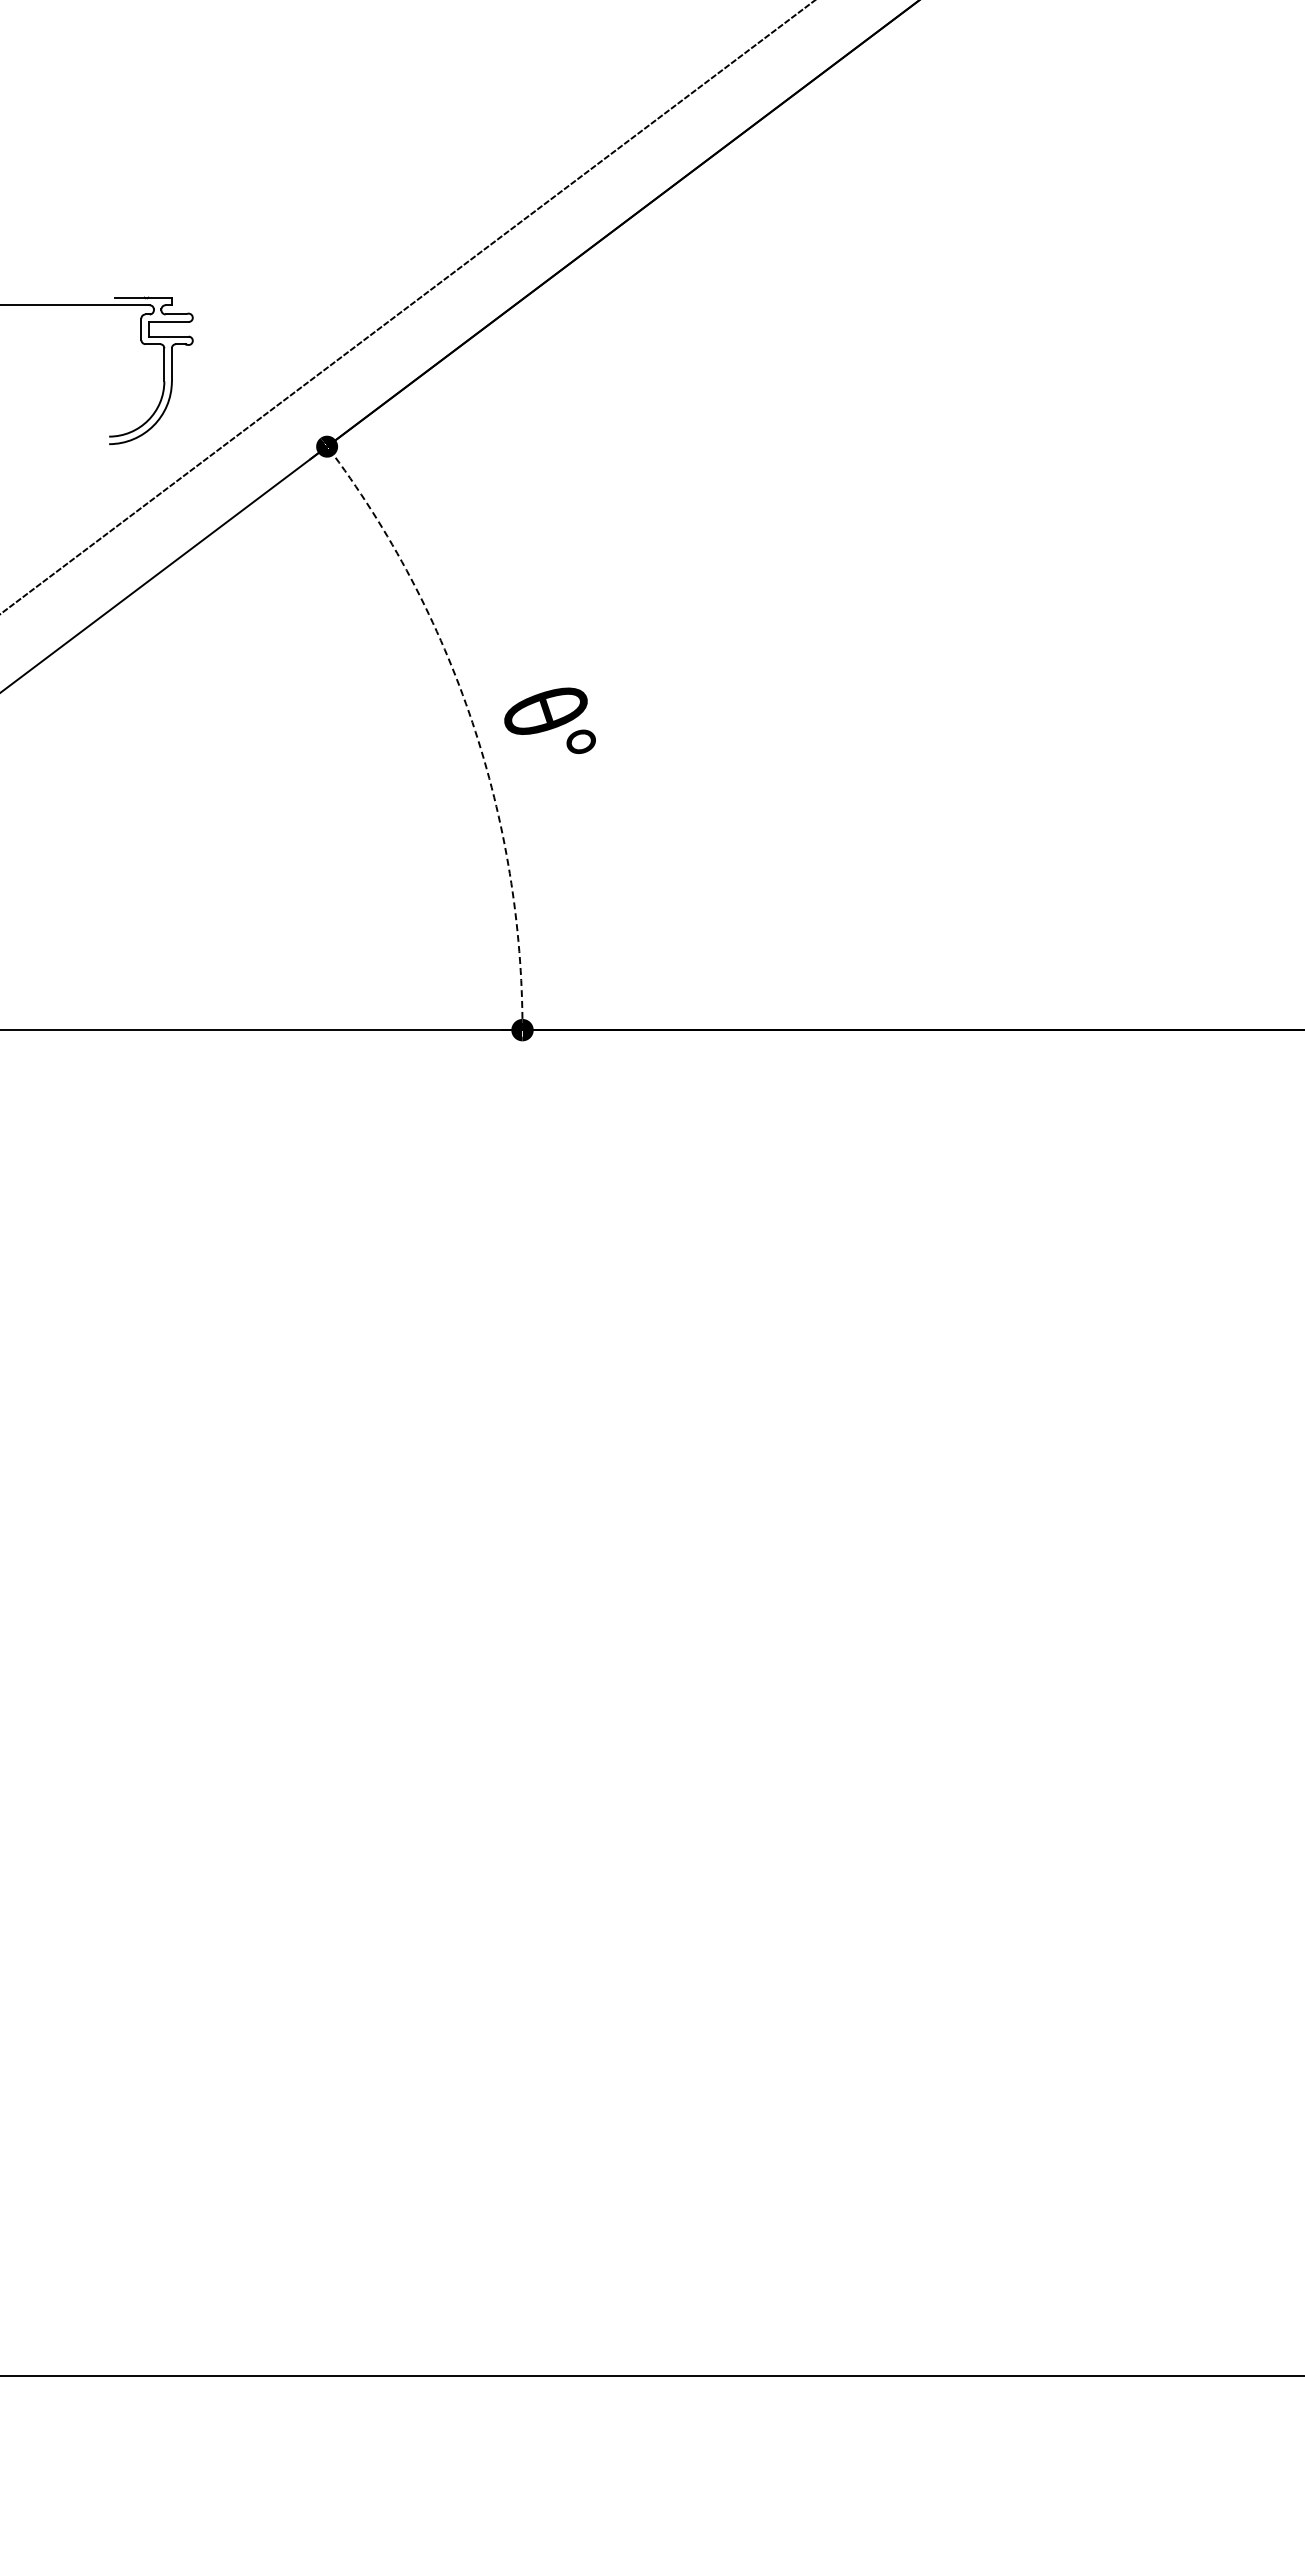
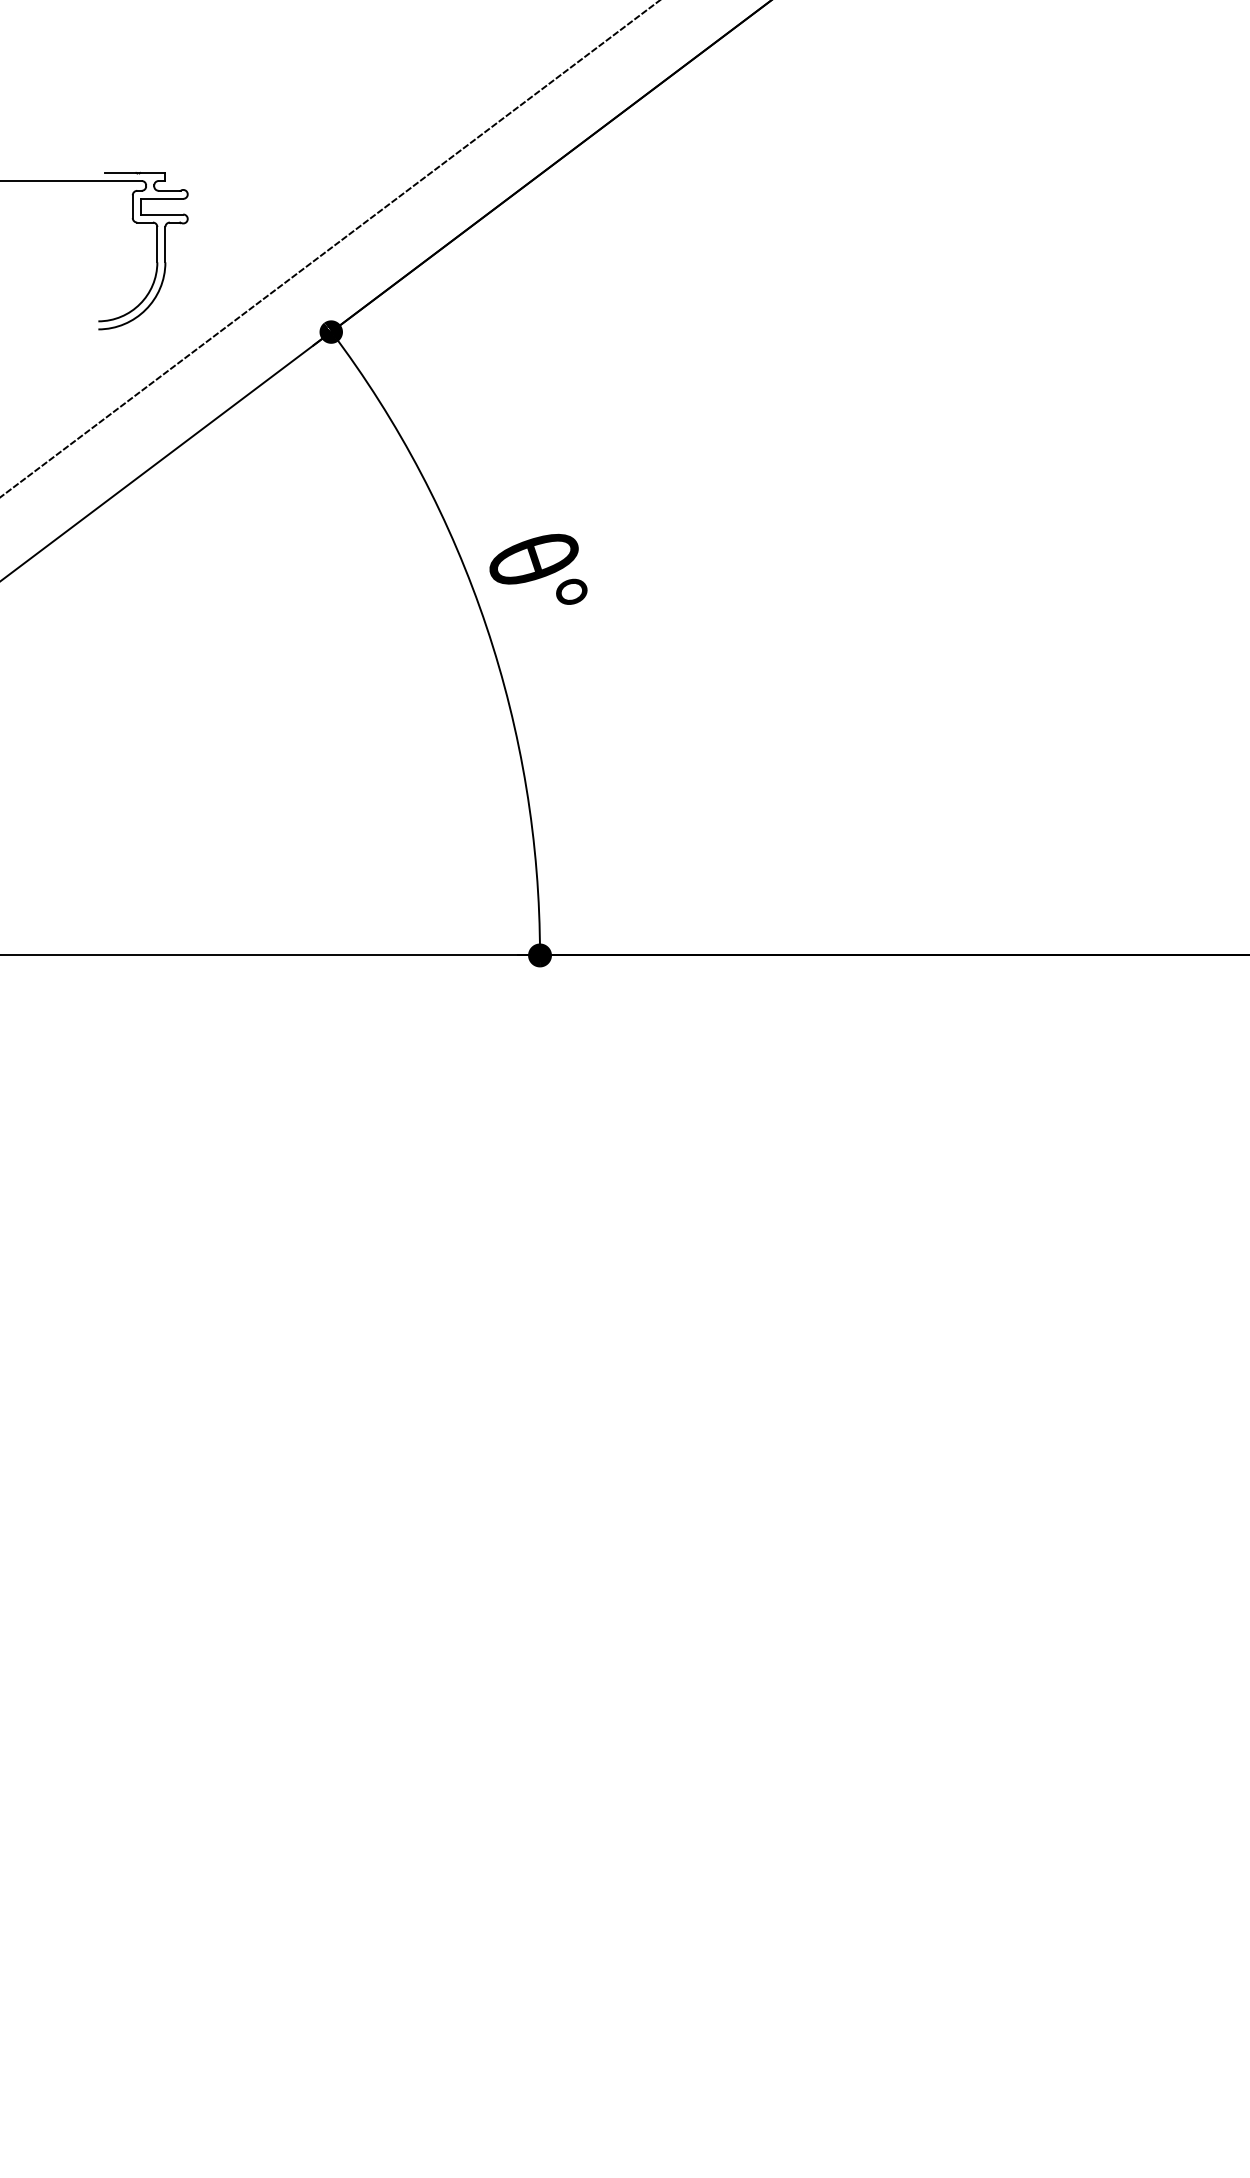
text: (549, 720) -> (537, 569), moved
arc: (472, 722) -> (486, 626), dashed -> solid

